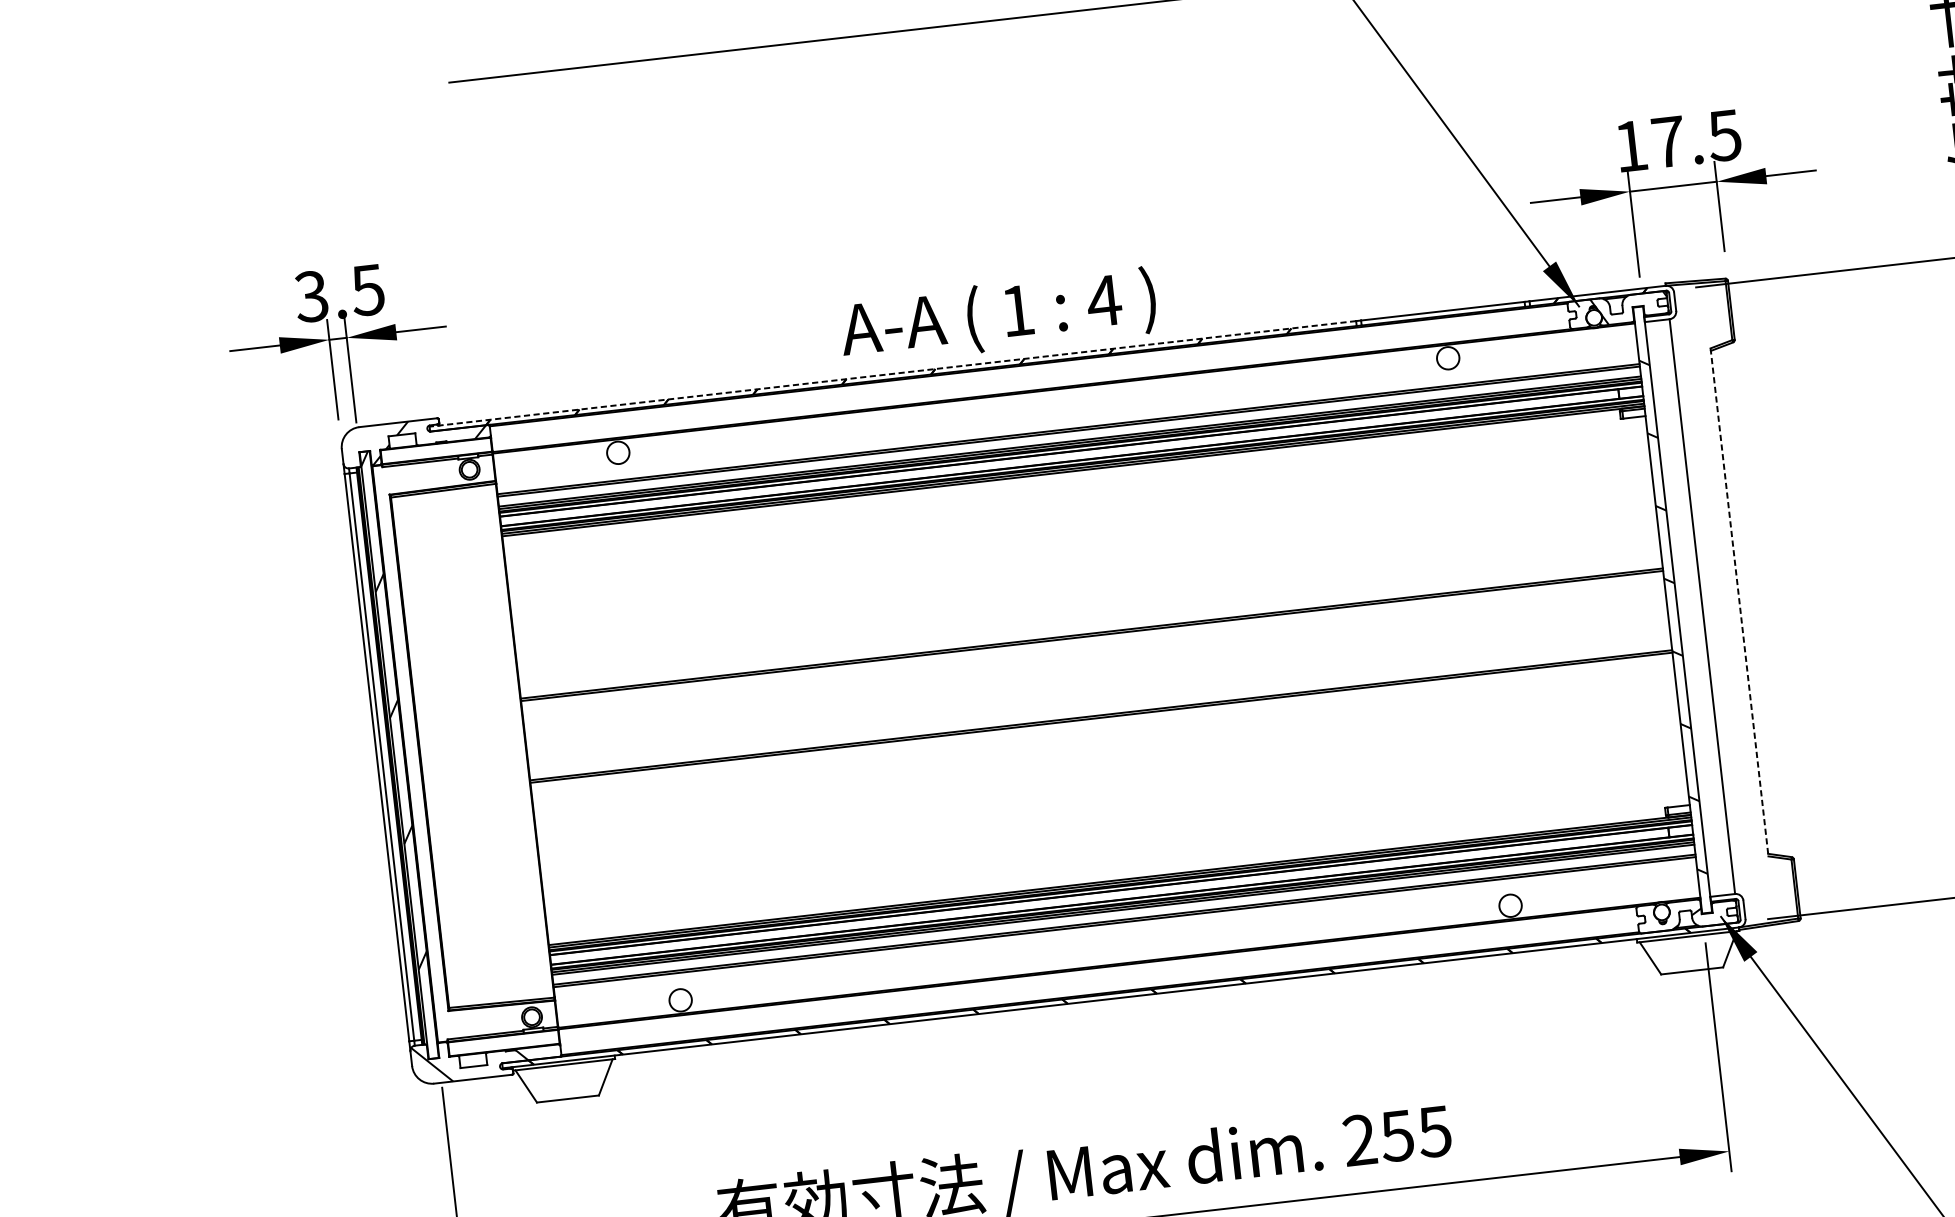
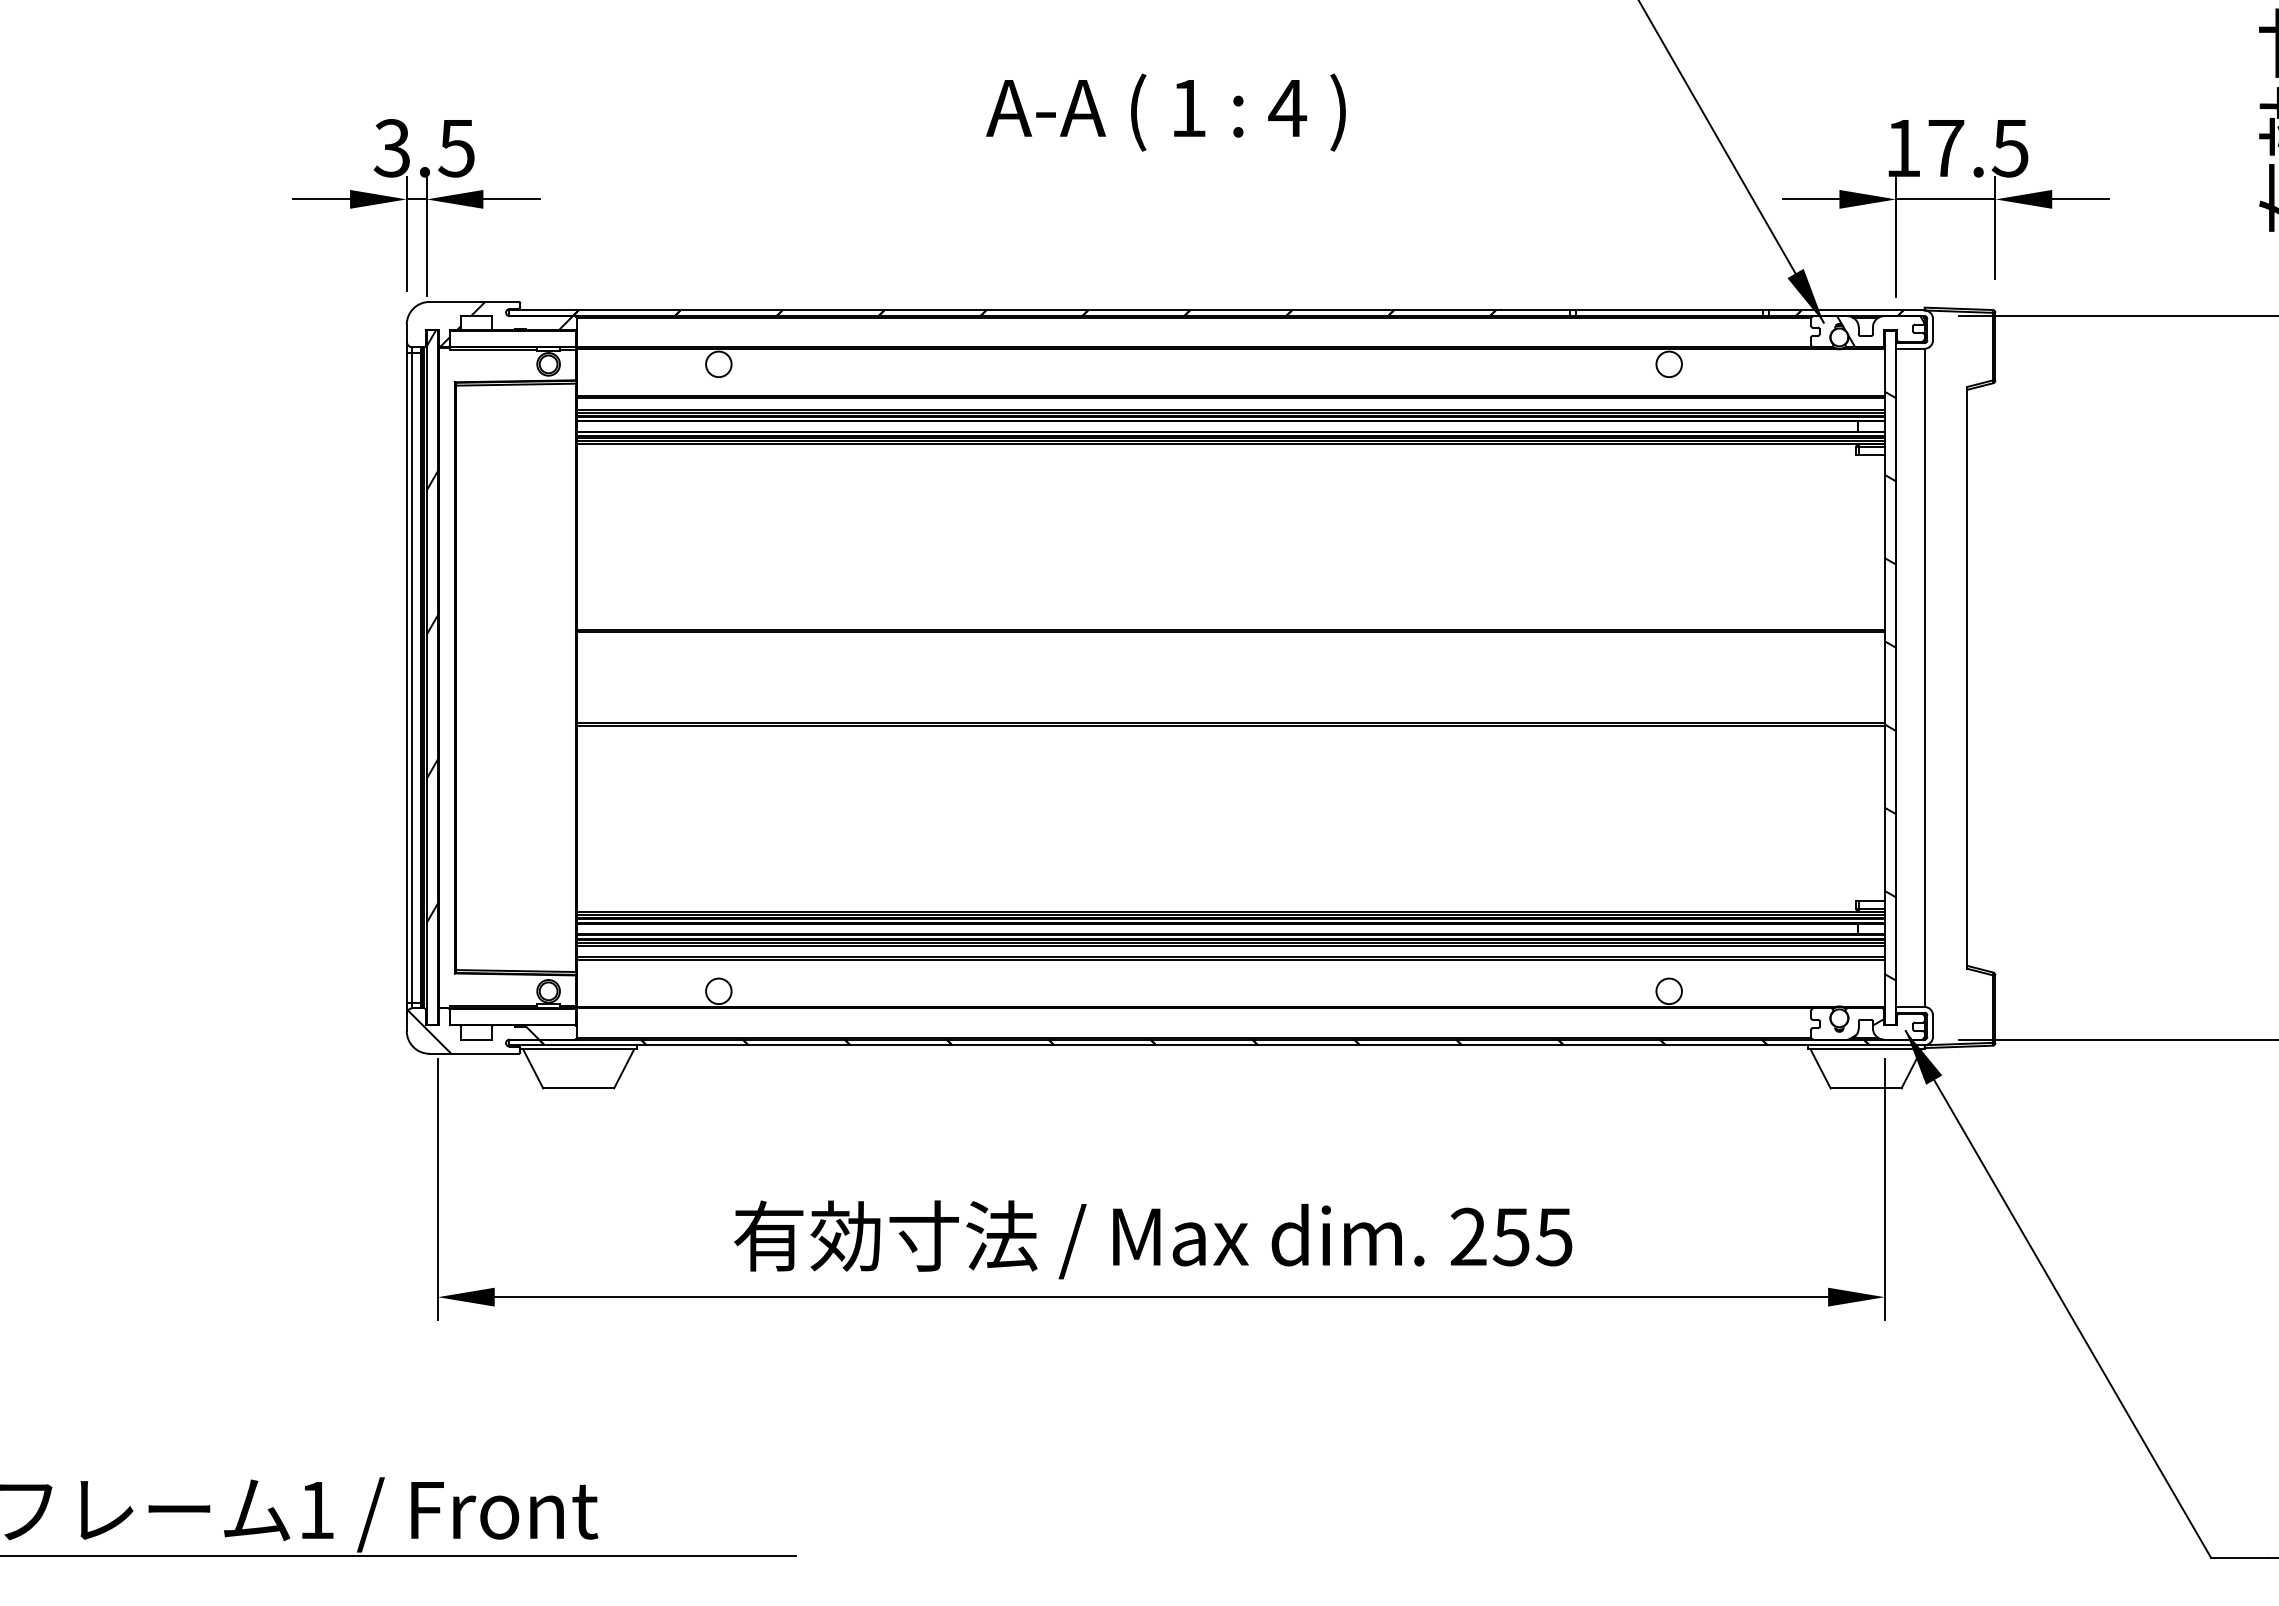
text: (997, 316) -> (1165, 112), moved
line: (892, 373) -> (1039, 310), dashed -> solid
line: (1739, 602) -> (1967, 677), dashed -> solid

